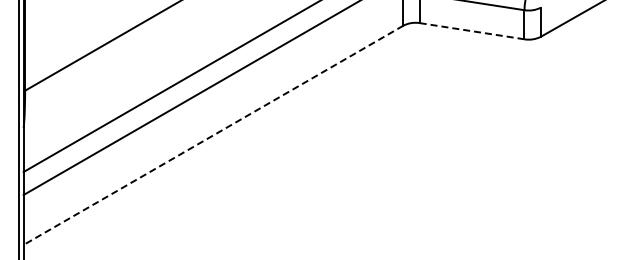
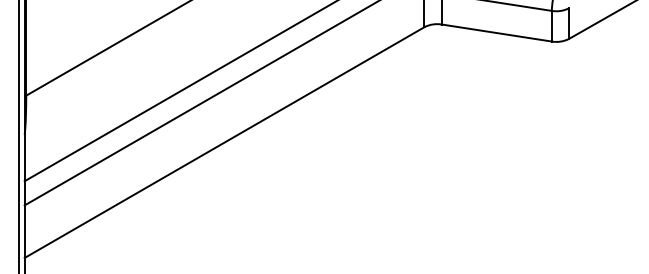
line: (472, 31) -> (497, 33), dashed -> solid
line: (213, 135) -> (224, 142), dashed -> solid

